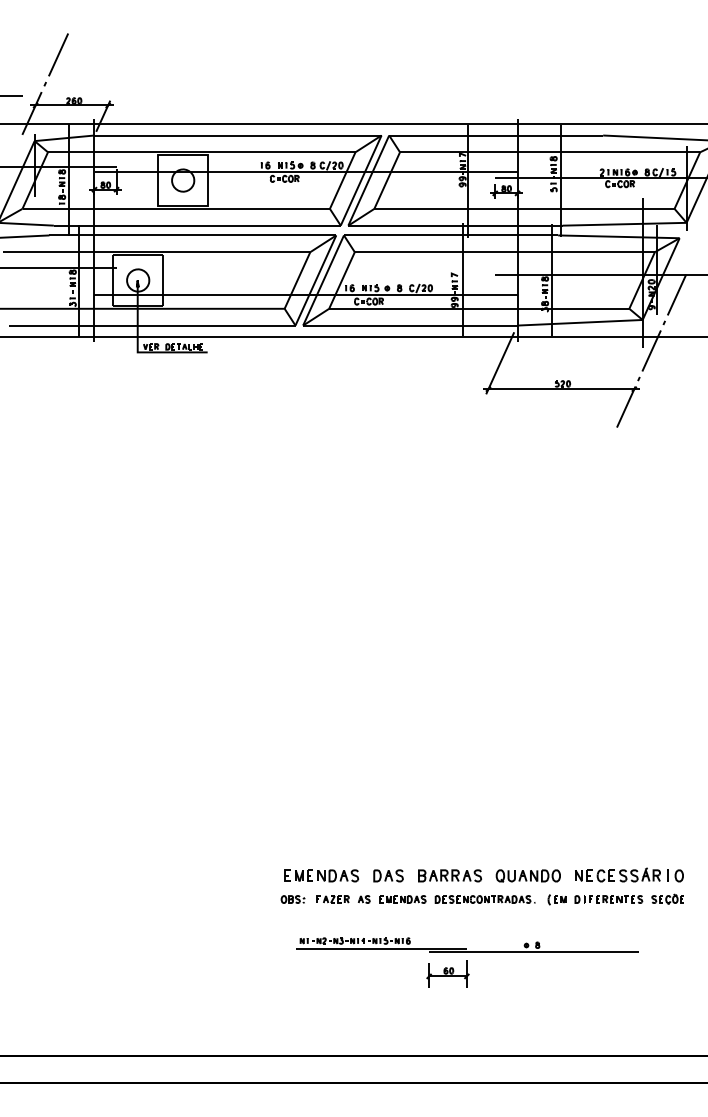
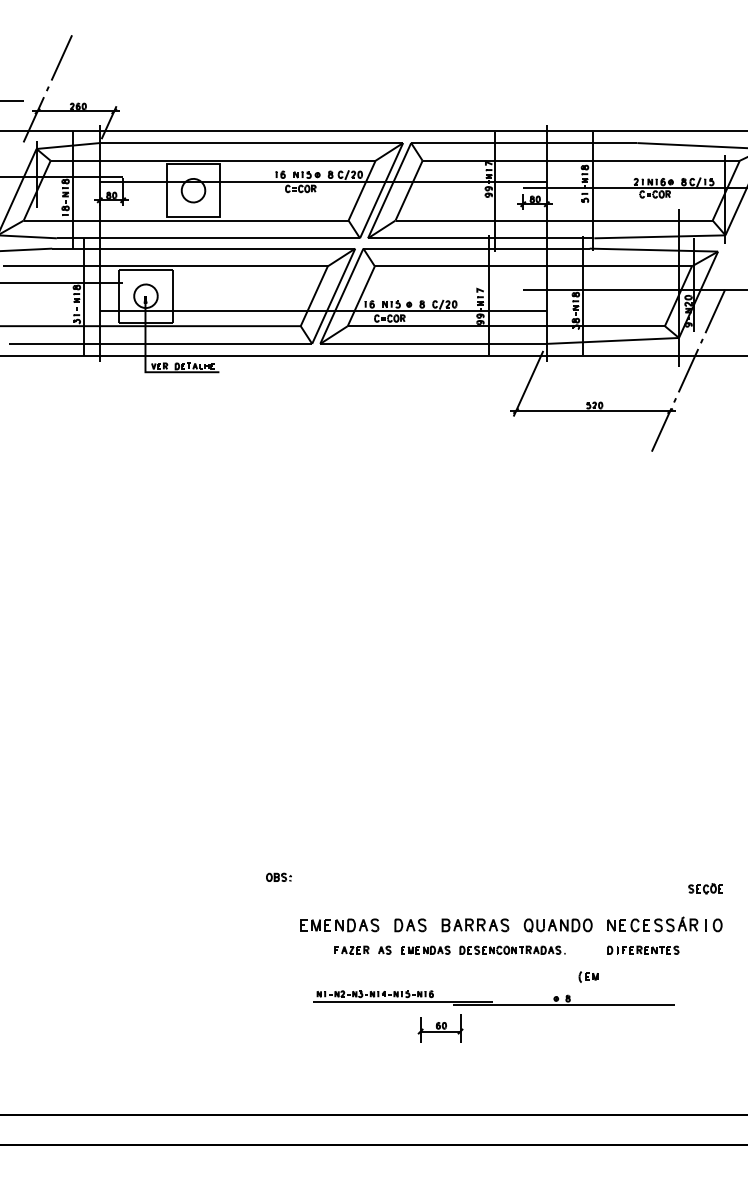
part: (667, 898) -> (705, 887), moved
part: (292, 899) -> (278, 877), moved
part: (556, 899) -> (587, 976), moved
part: (447, 973) -> (440, 1028), moved

